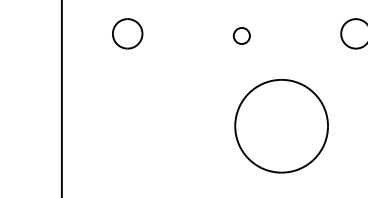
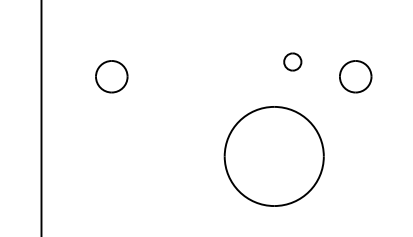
part: (241, 35) -> (292, 61), moved
part: (280, 126) -> (273, 156), moved

